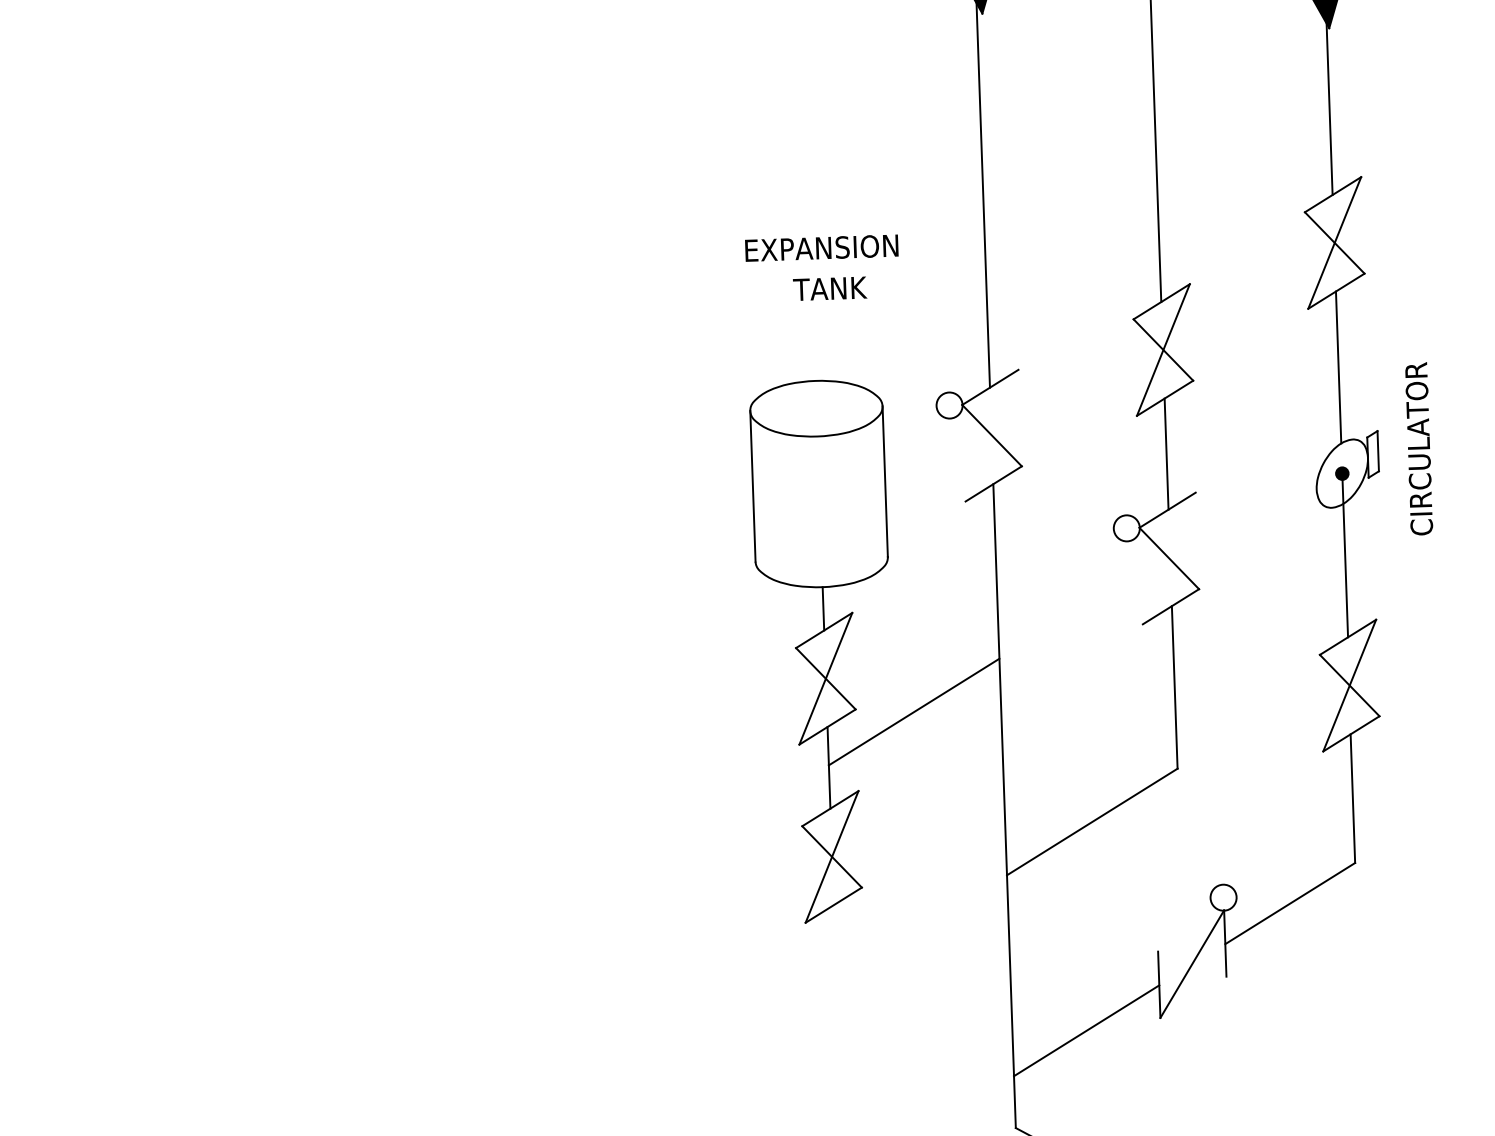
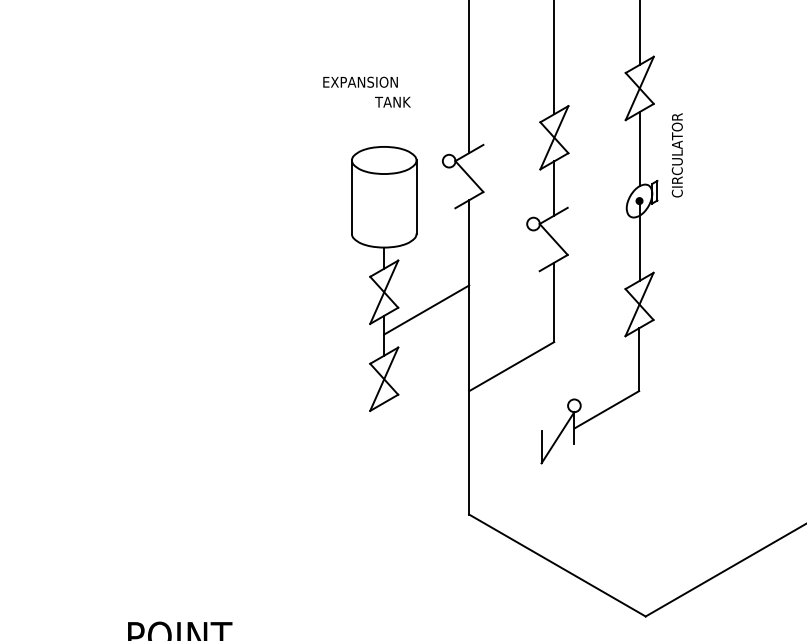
text: (821, 246) -> (360, 81), moved
text: (1417, 449) -> (676, 155), moved
line: (1086, 1031) -> (505, 468), removed

